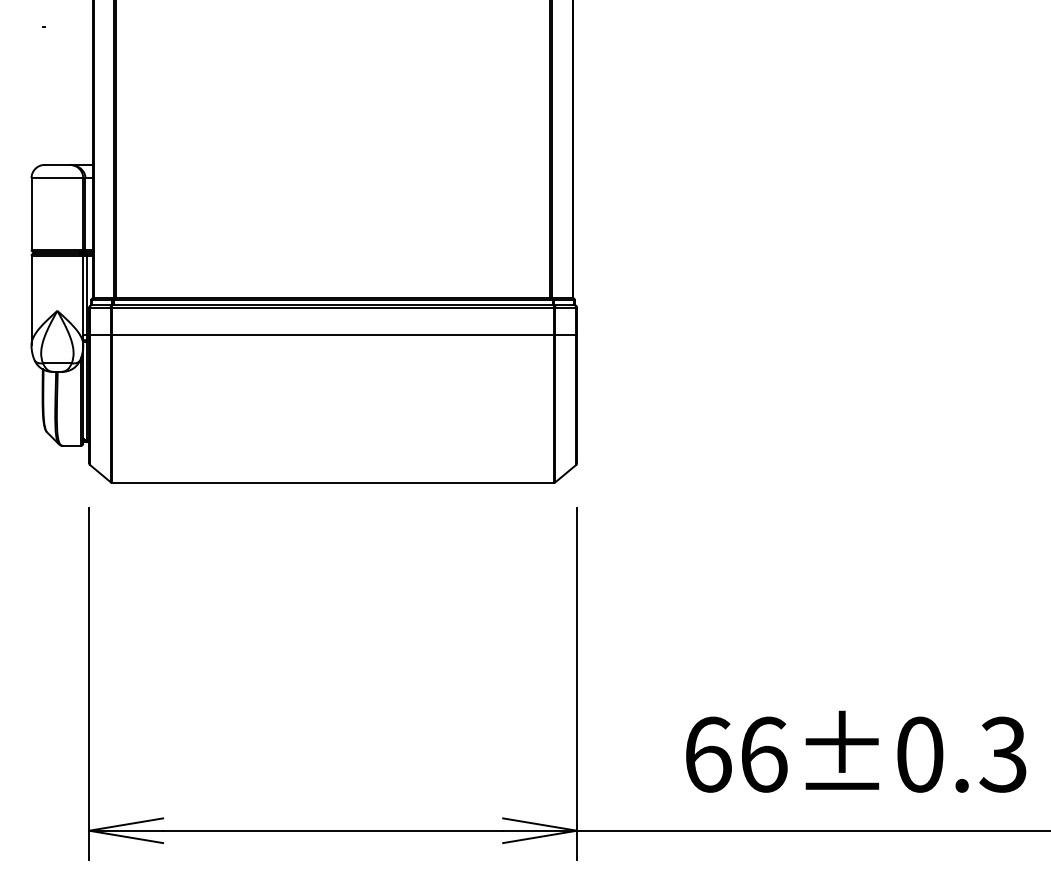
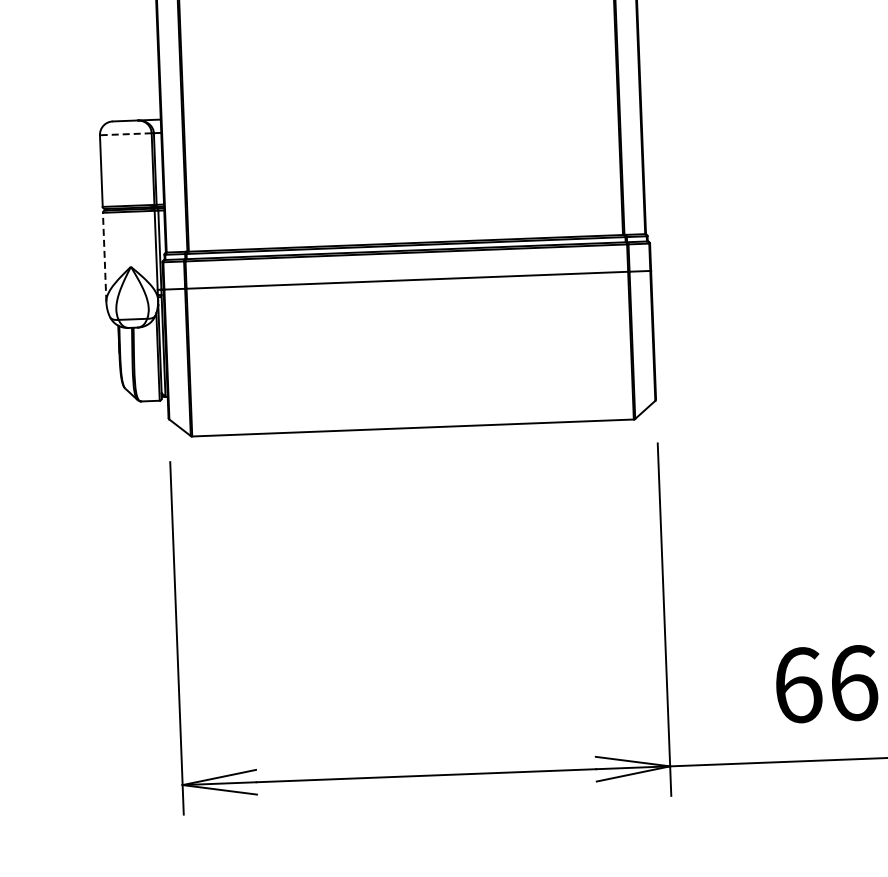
line: (57, 178) -> (125, 134), solid -> dashed
line: (31, 300) -> (104, 257), solid -> dashed

